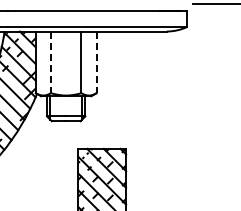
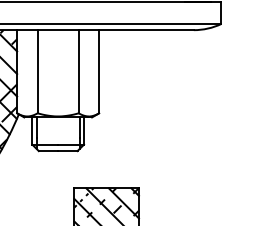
line: (51, 62) -> (38, 71), dashed -> solid
line: (96, 62) -> (99, 71), dashed -> solid

